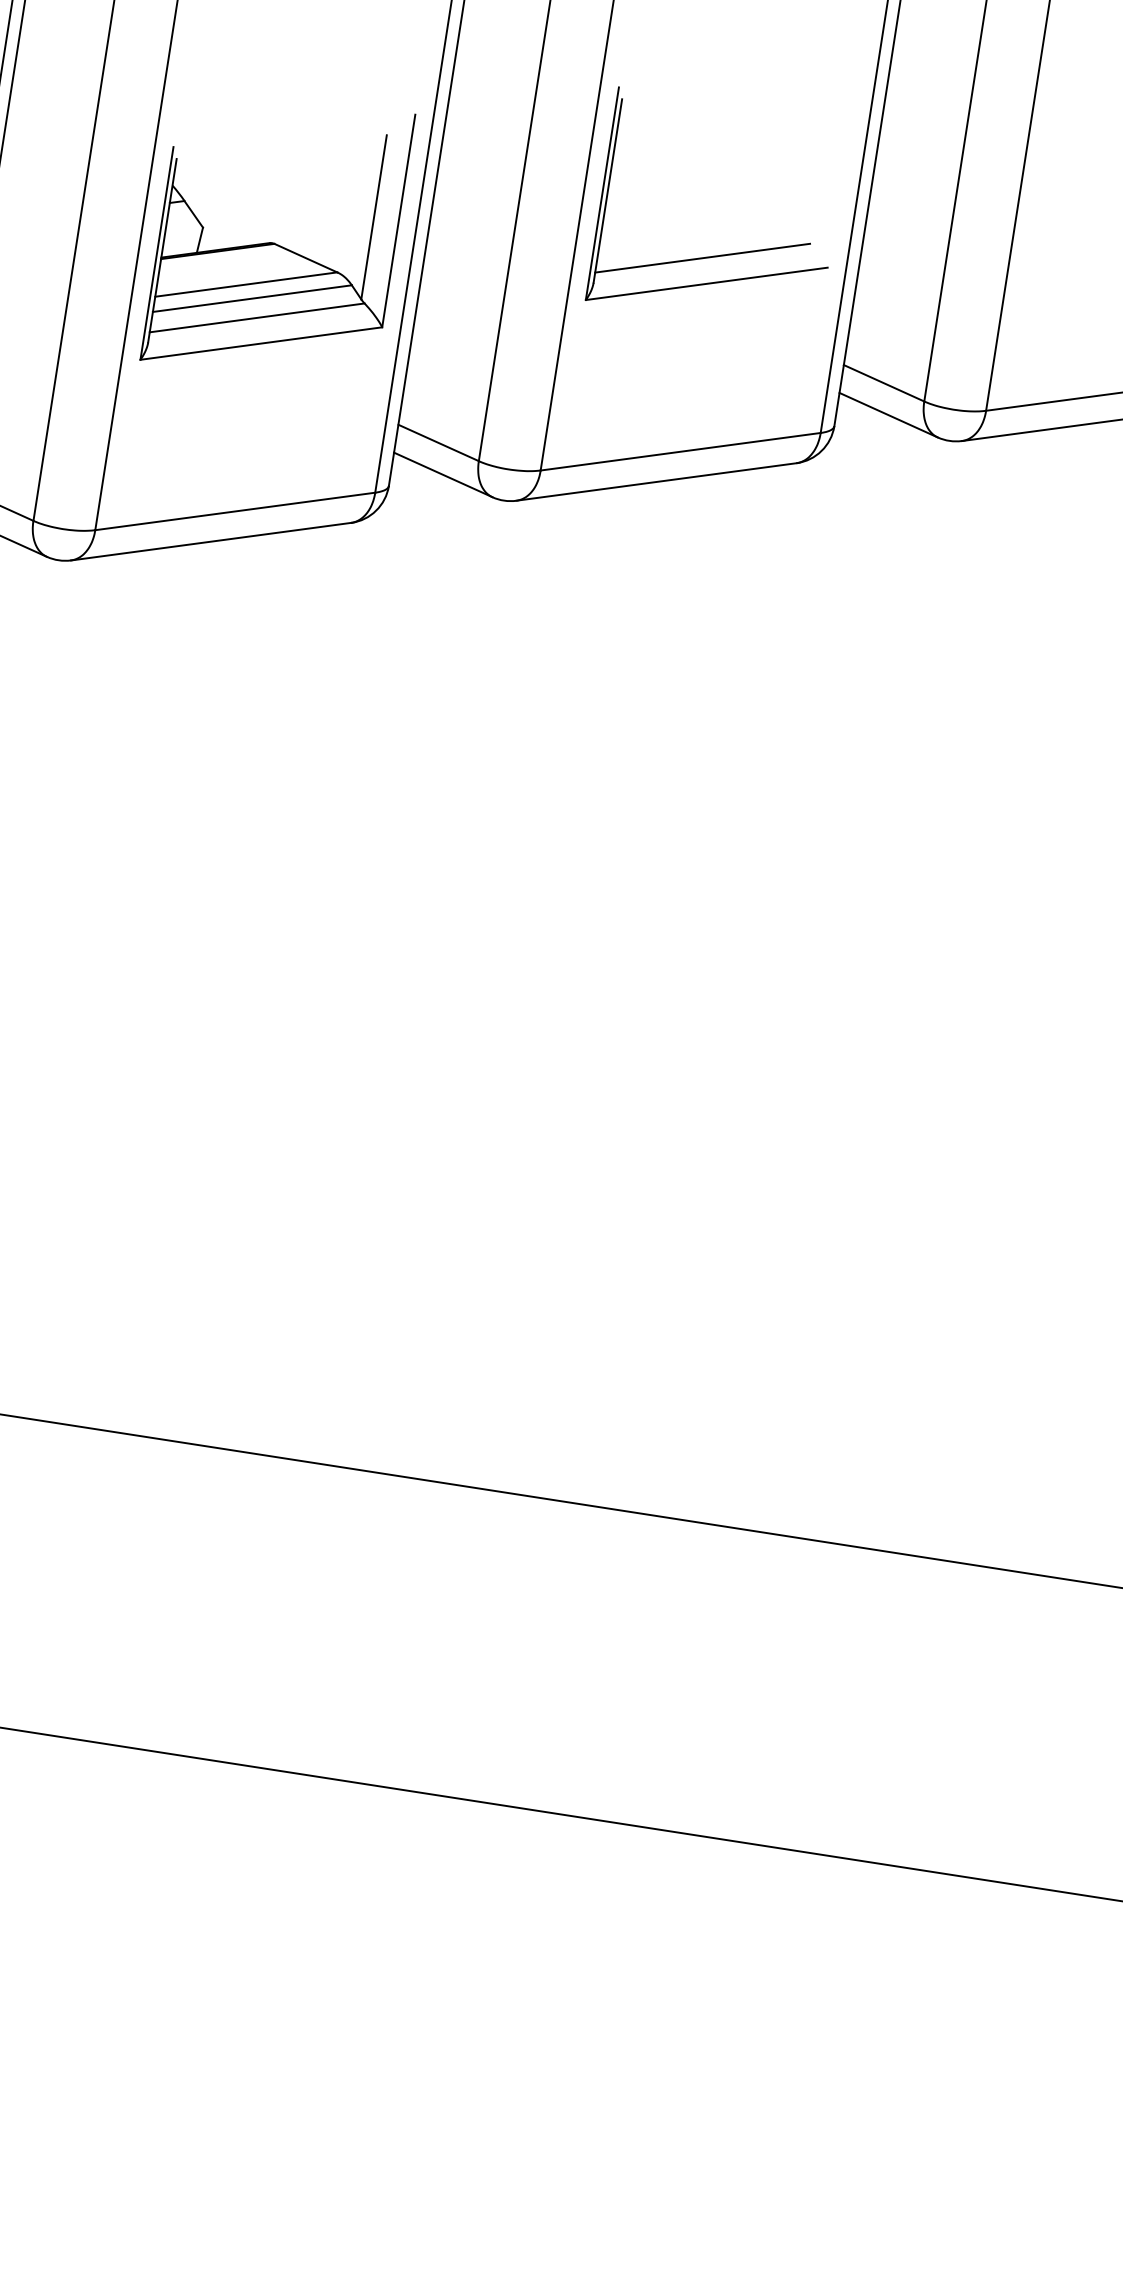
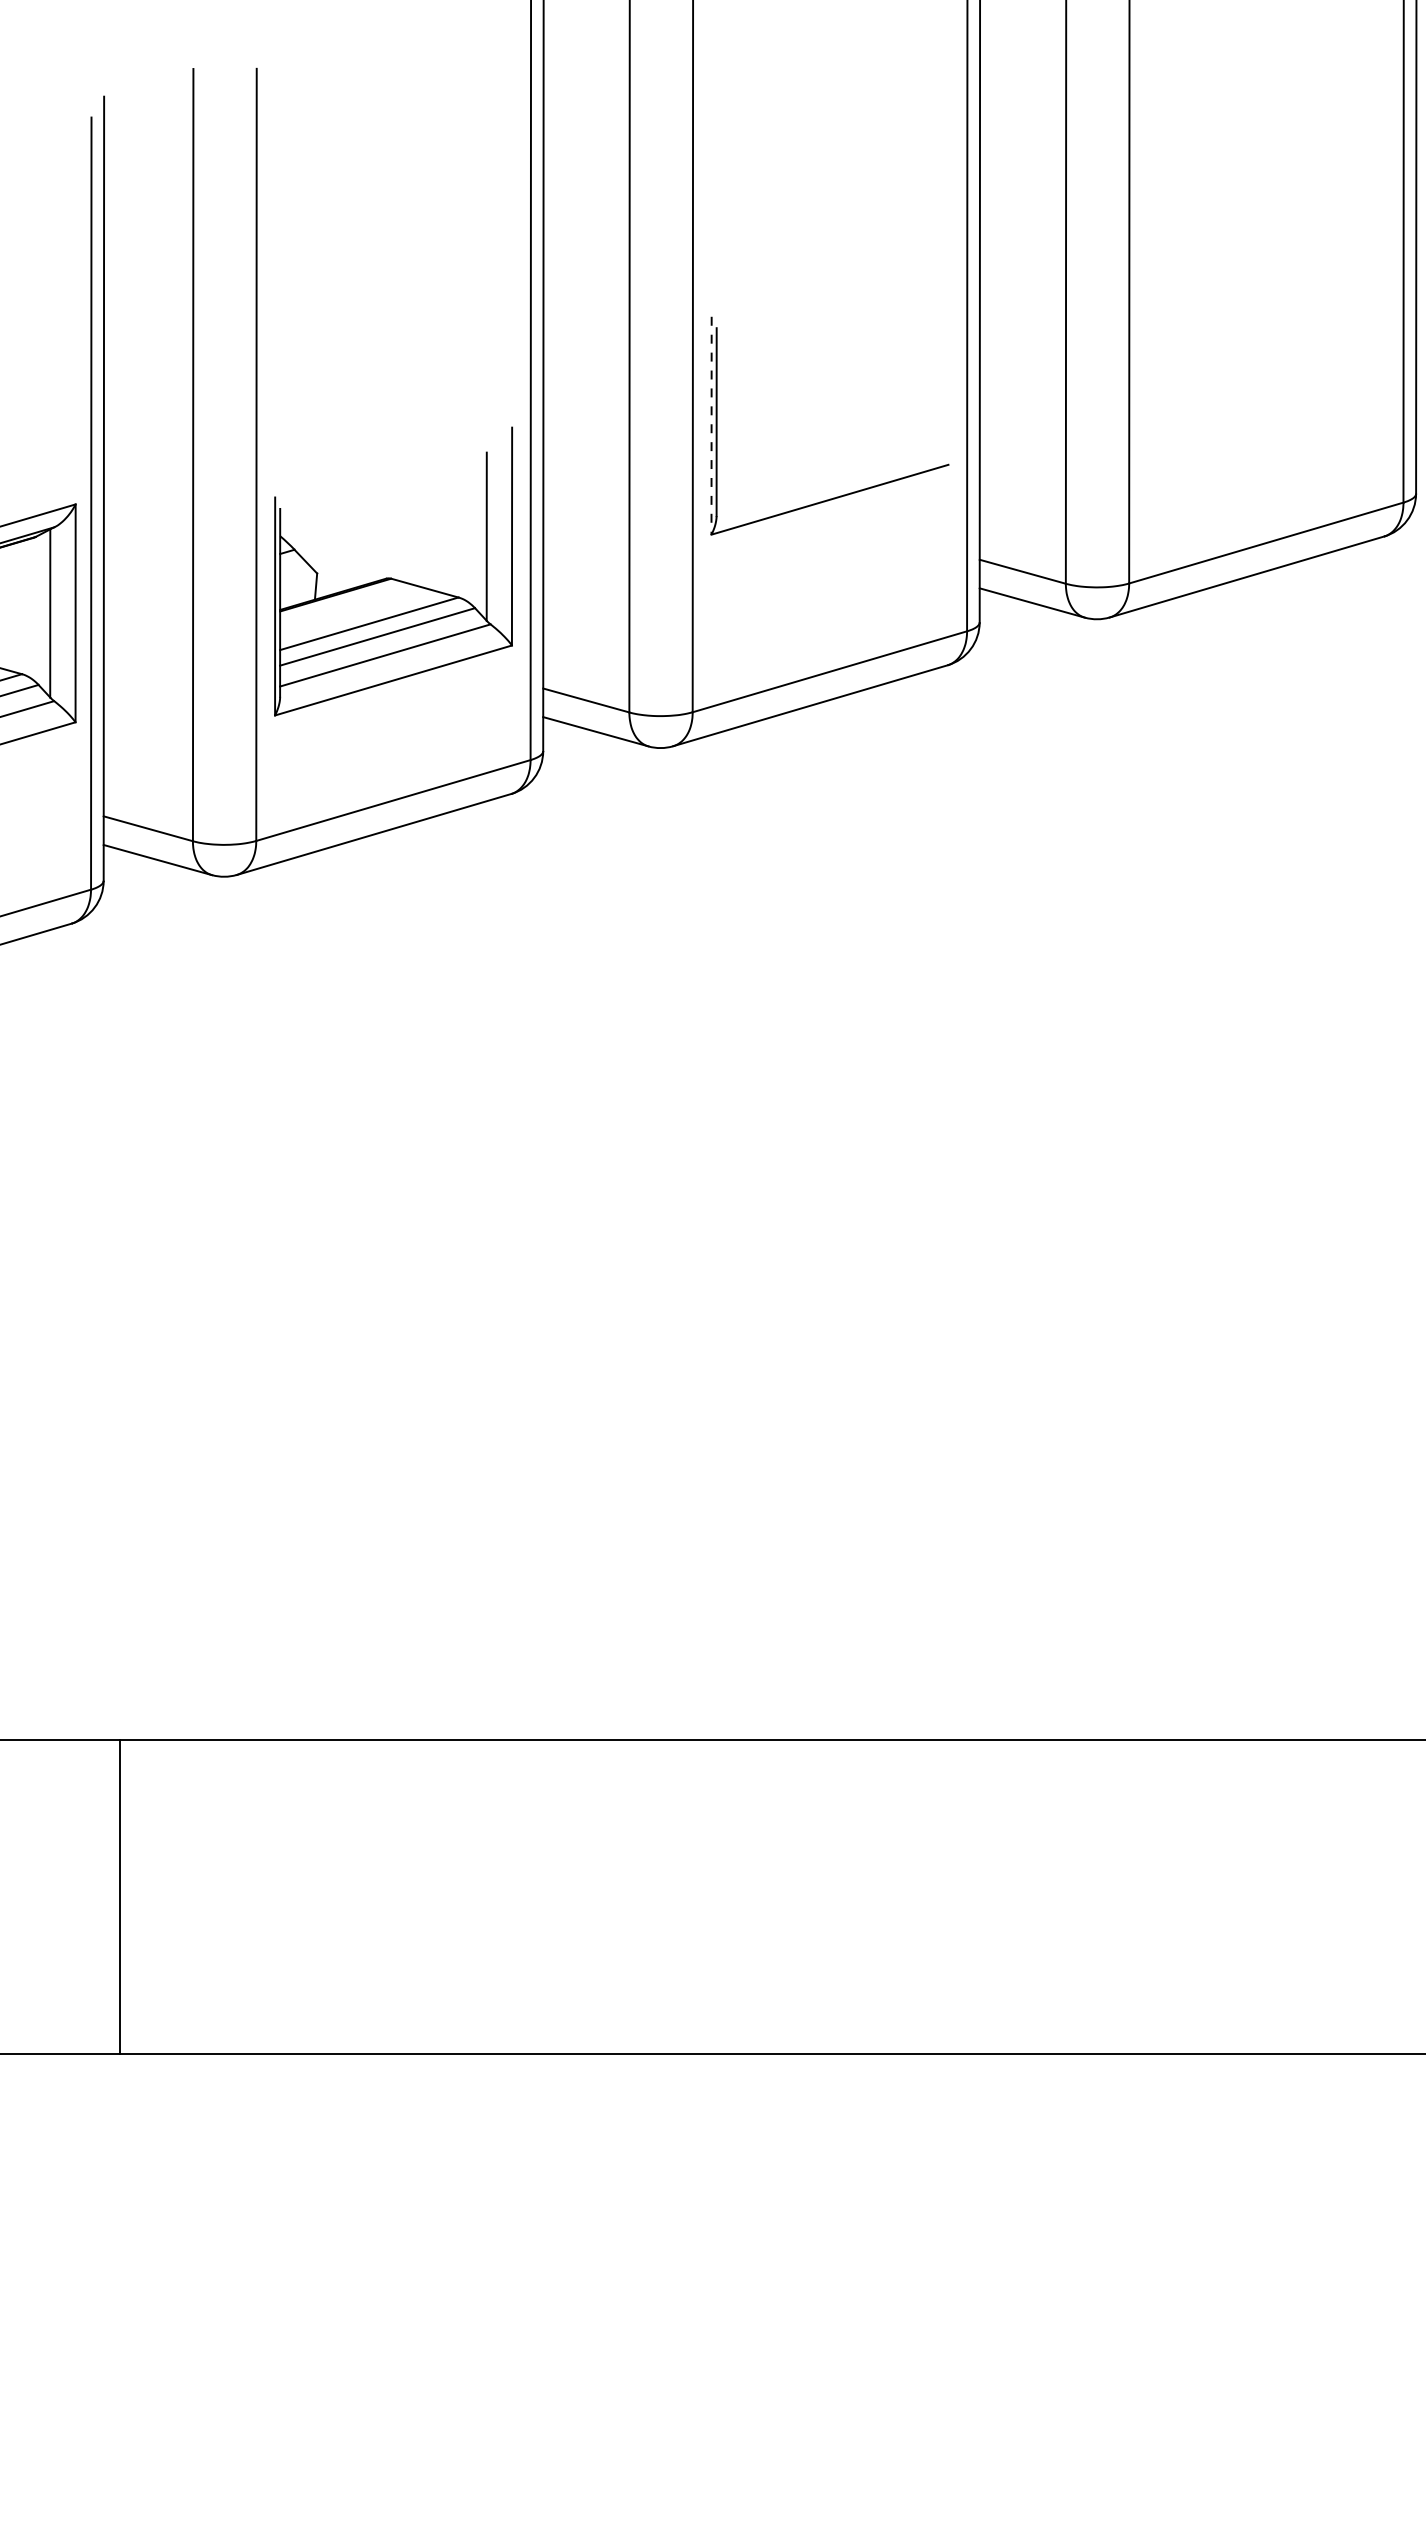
line: (602, 193) -> (711, 425), solid -> dashed
part: (274, 242) -> (391, 577), moved
line: (702, 257) -> (821, 474), removed

